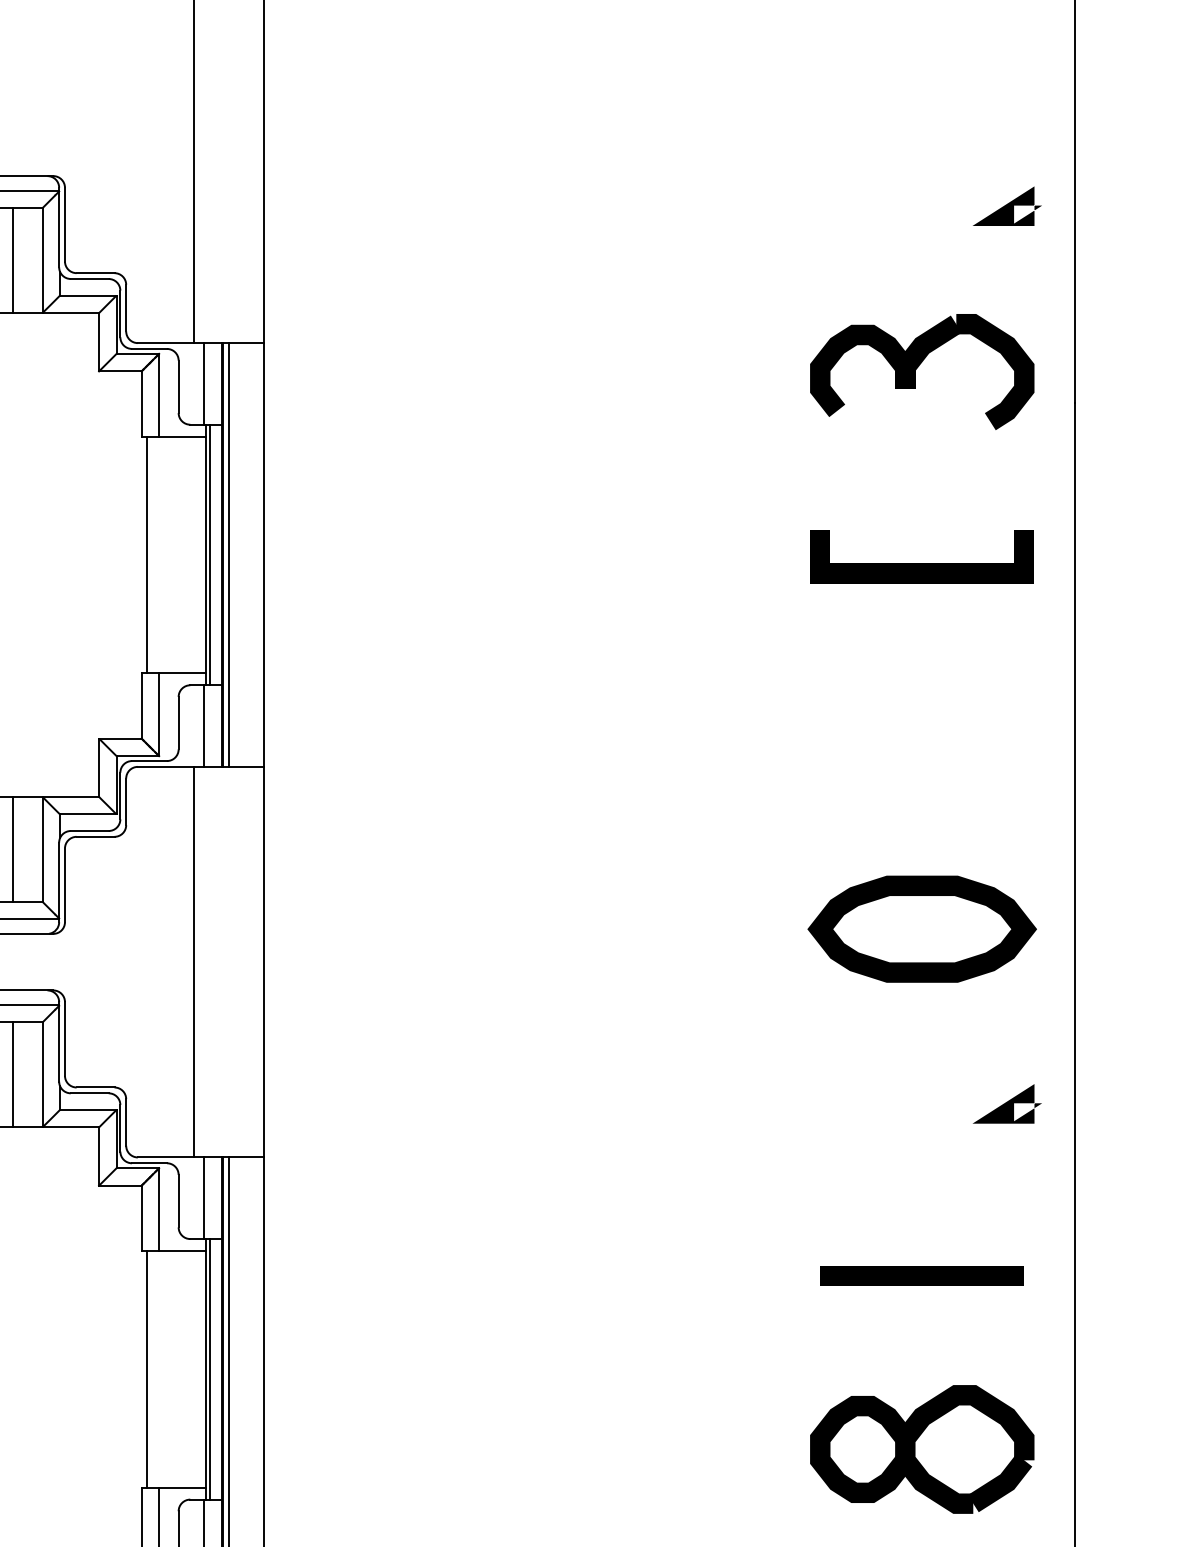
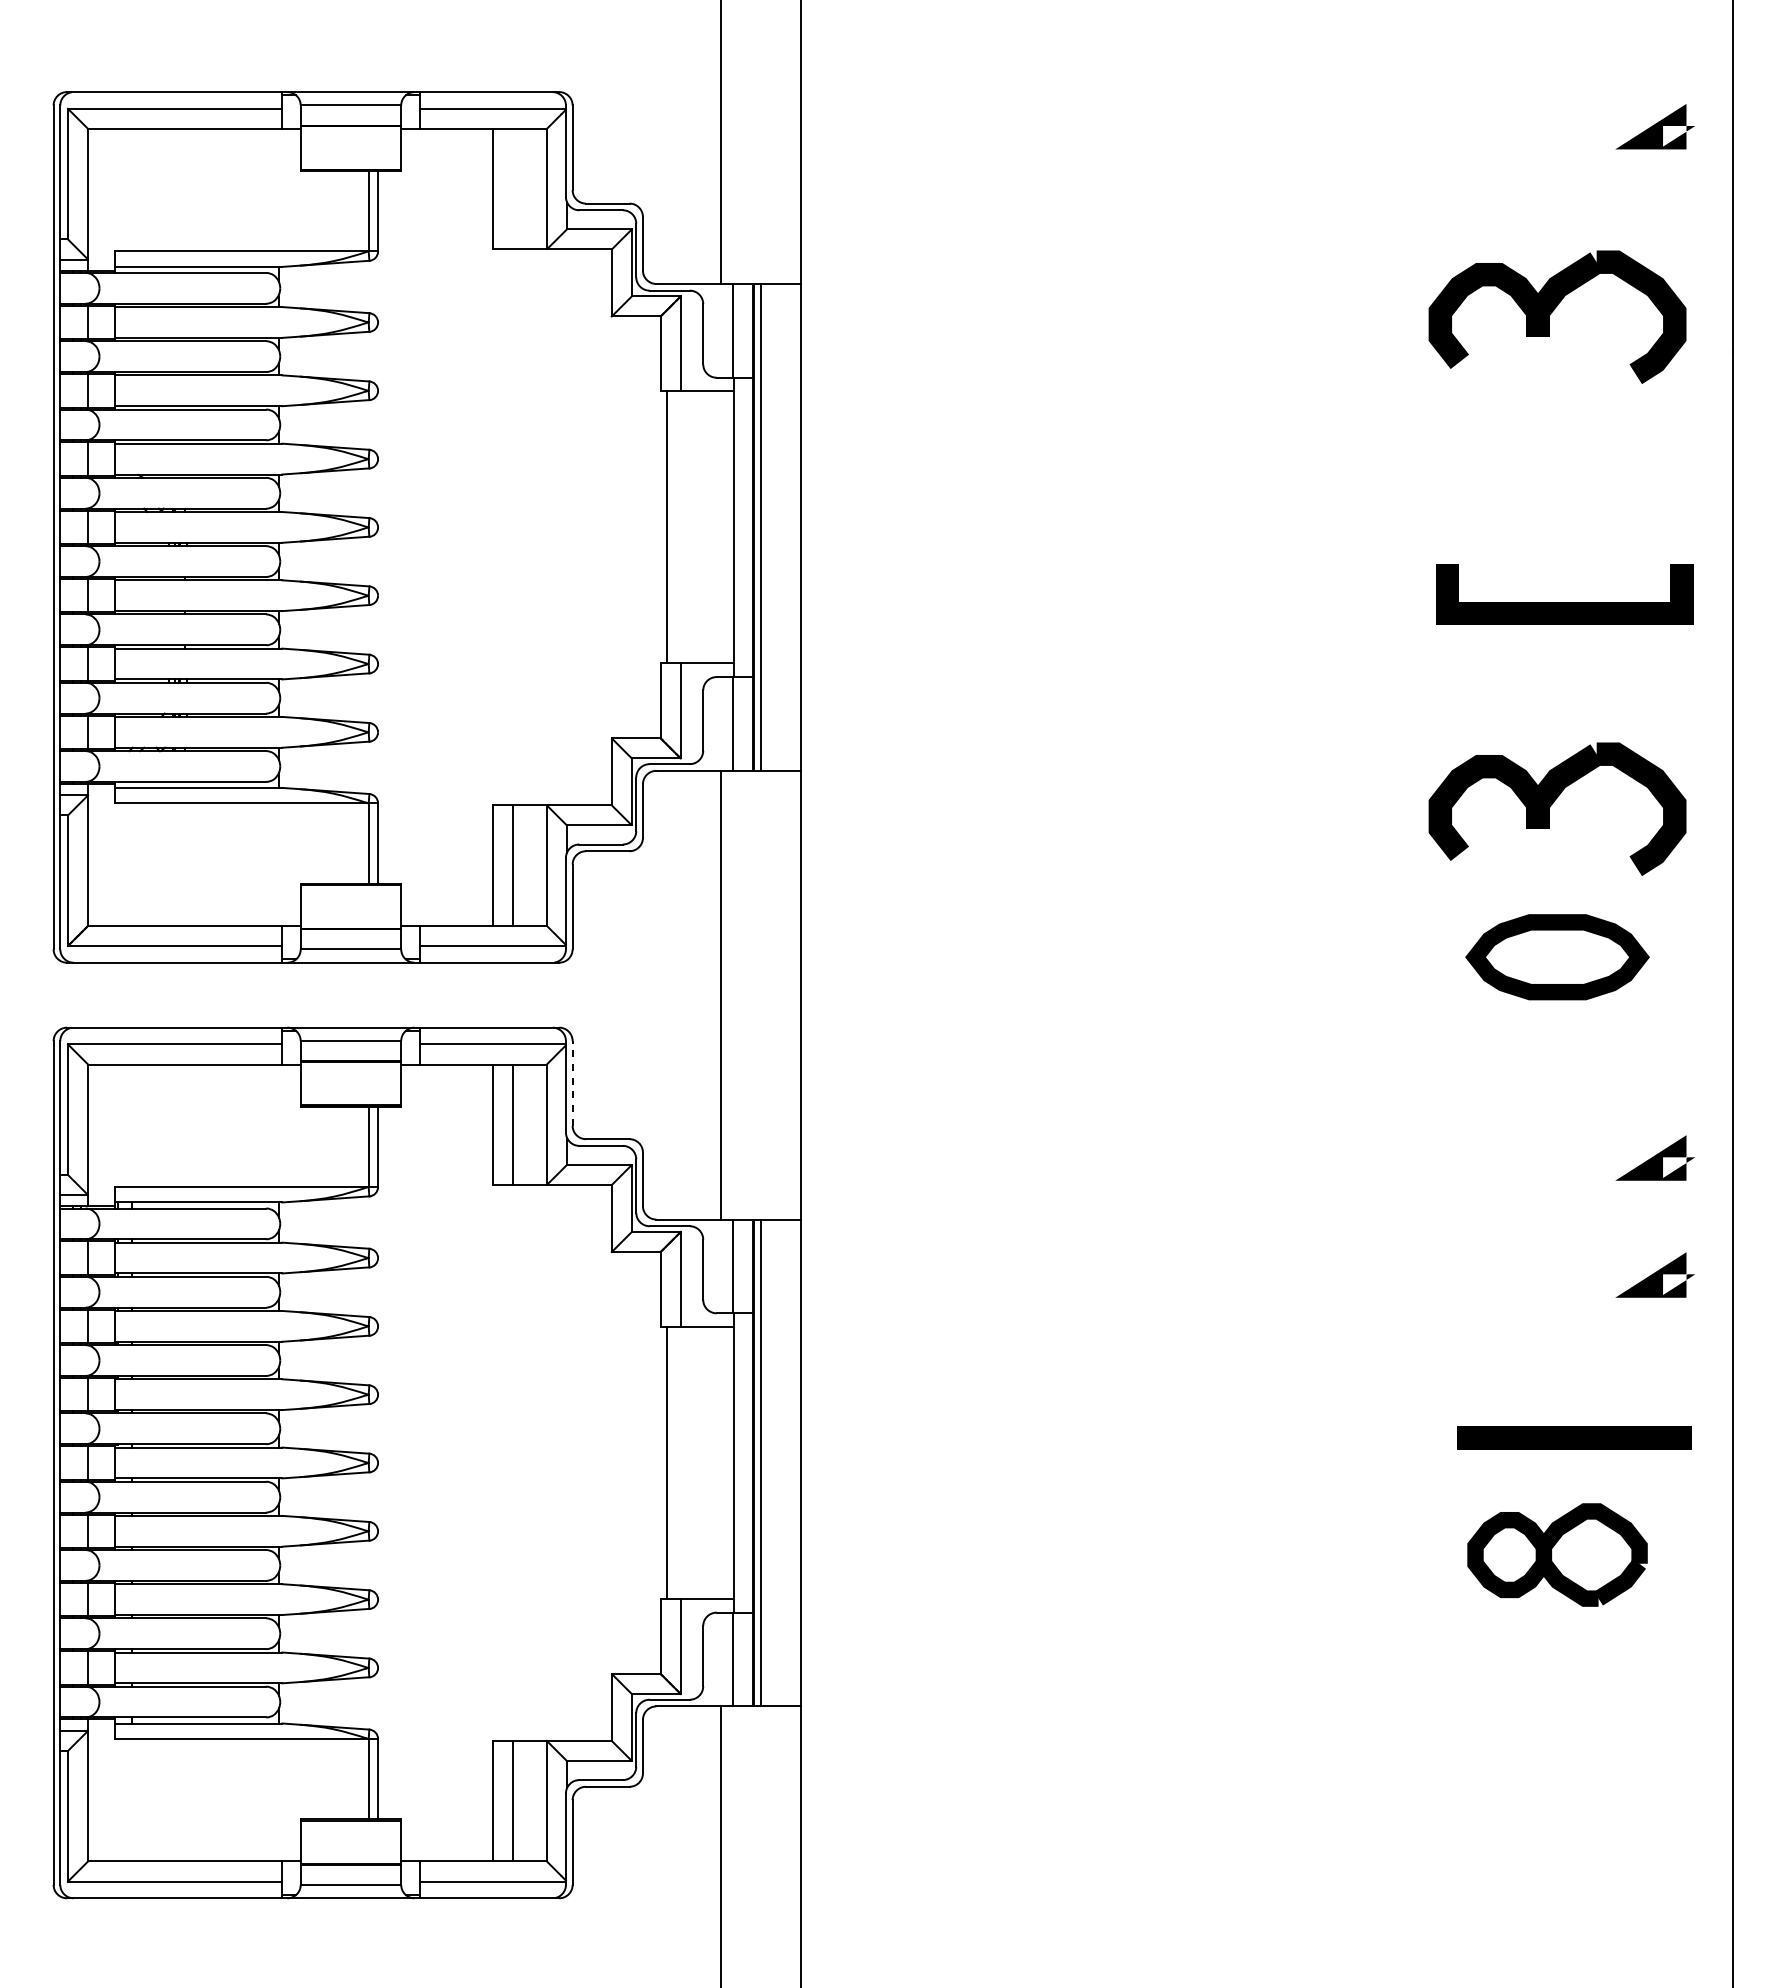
line: (13, 260) -> (513, 188), removed
line: (210, 555) -> (739, 527), removed
line: (922, 563) -> (1564, 602), moved
part: (916, 797) -> (1551, 806), added
part: (922, 928) -> (1557, 956), size x0.7
line: (64, 1038) -> (572, 1082), solid -> dashed
part: (1006, 1205) -> (1654, 1274), added
line: (922, 1275) -> (1574, 1437), moved
line: (210, 1368) -> (739, 1462), removed
part: (922, 1448) -> (1557, 1554), size x0.7

